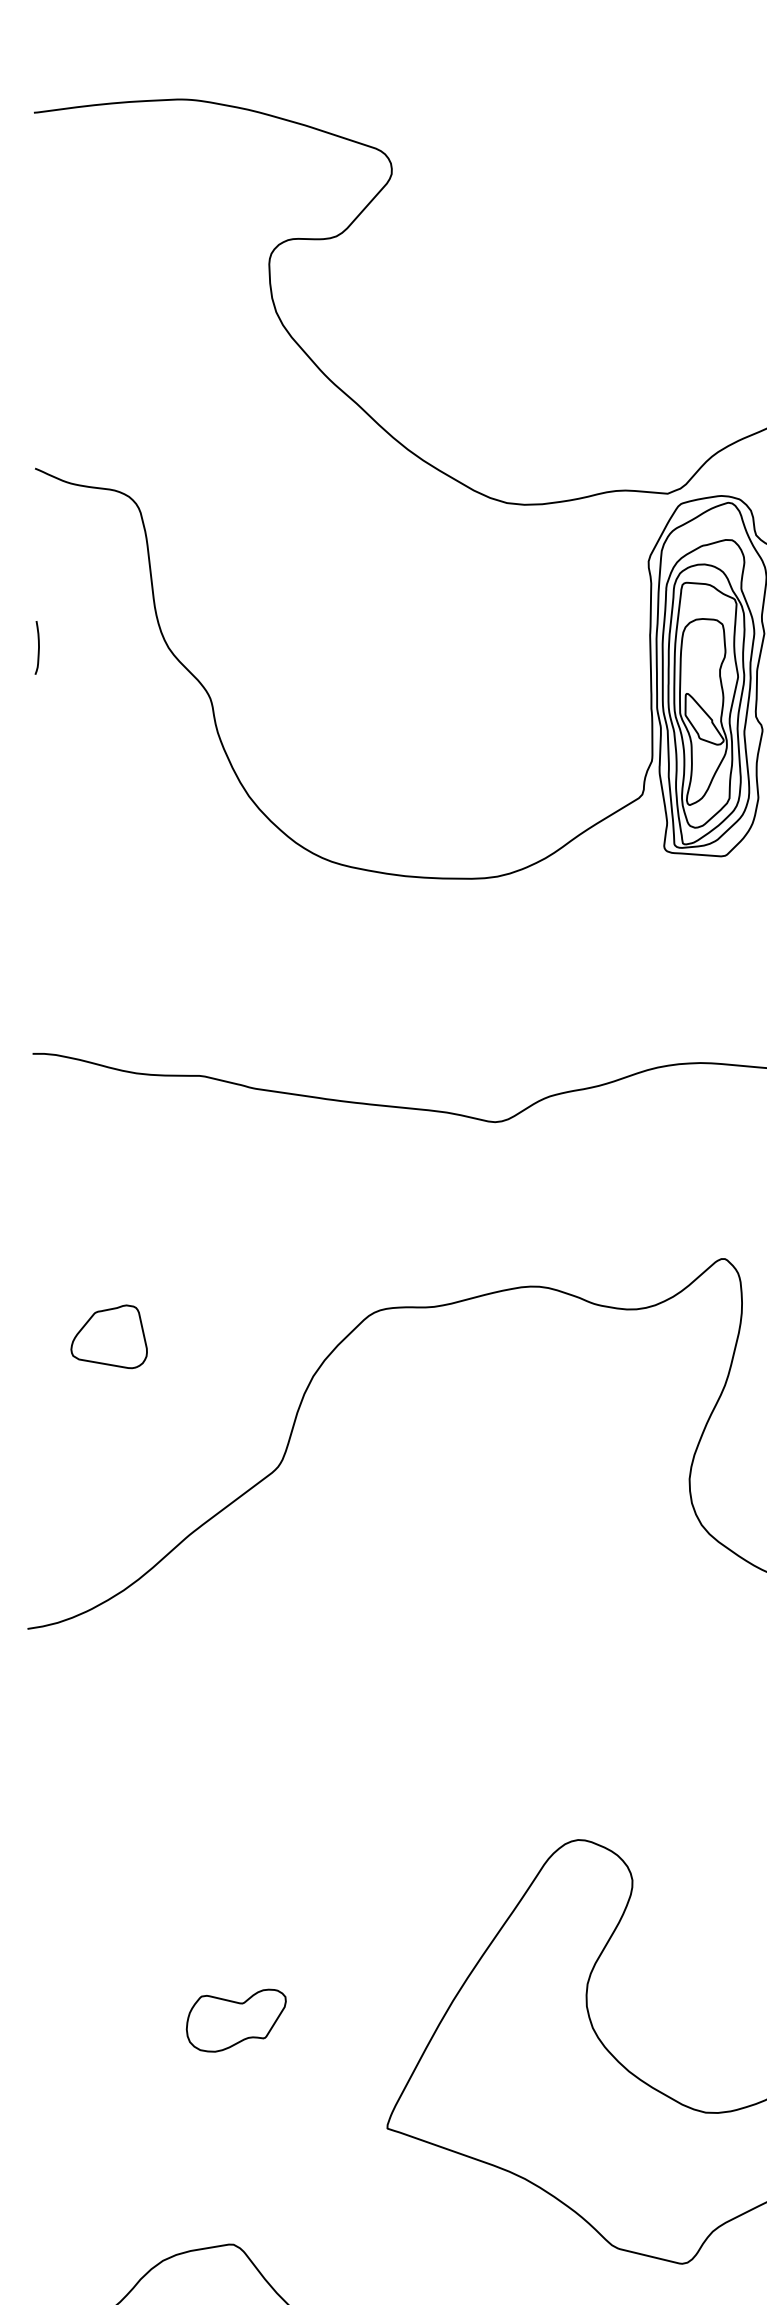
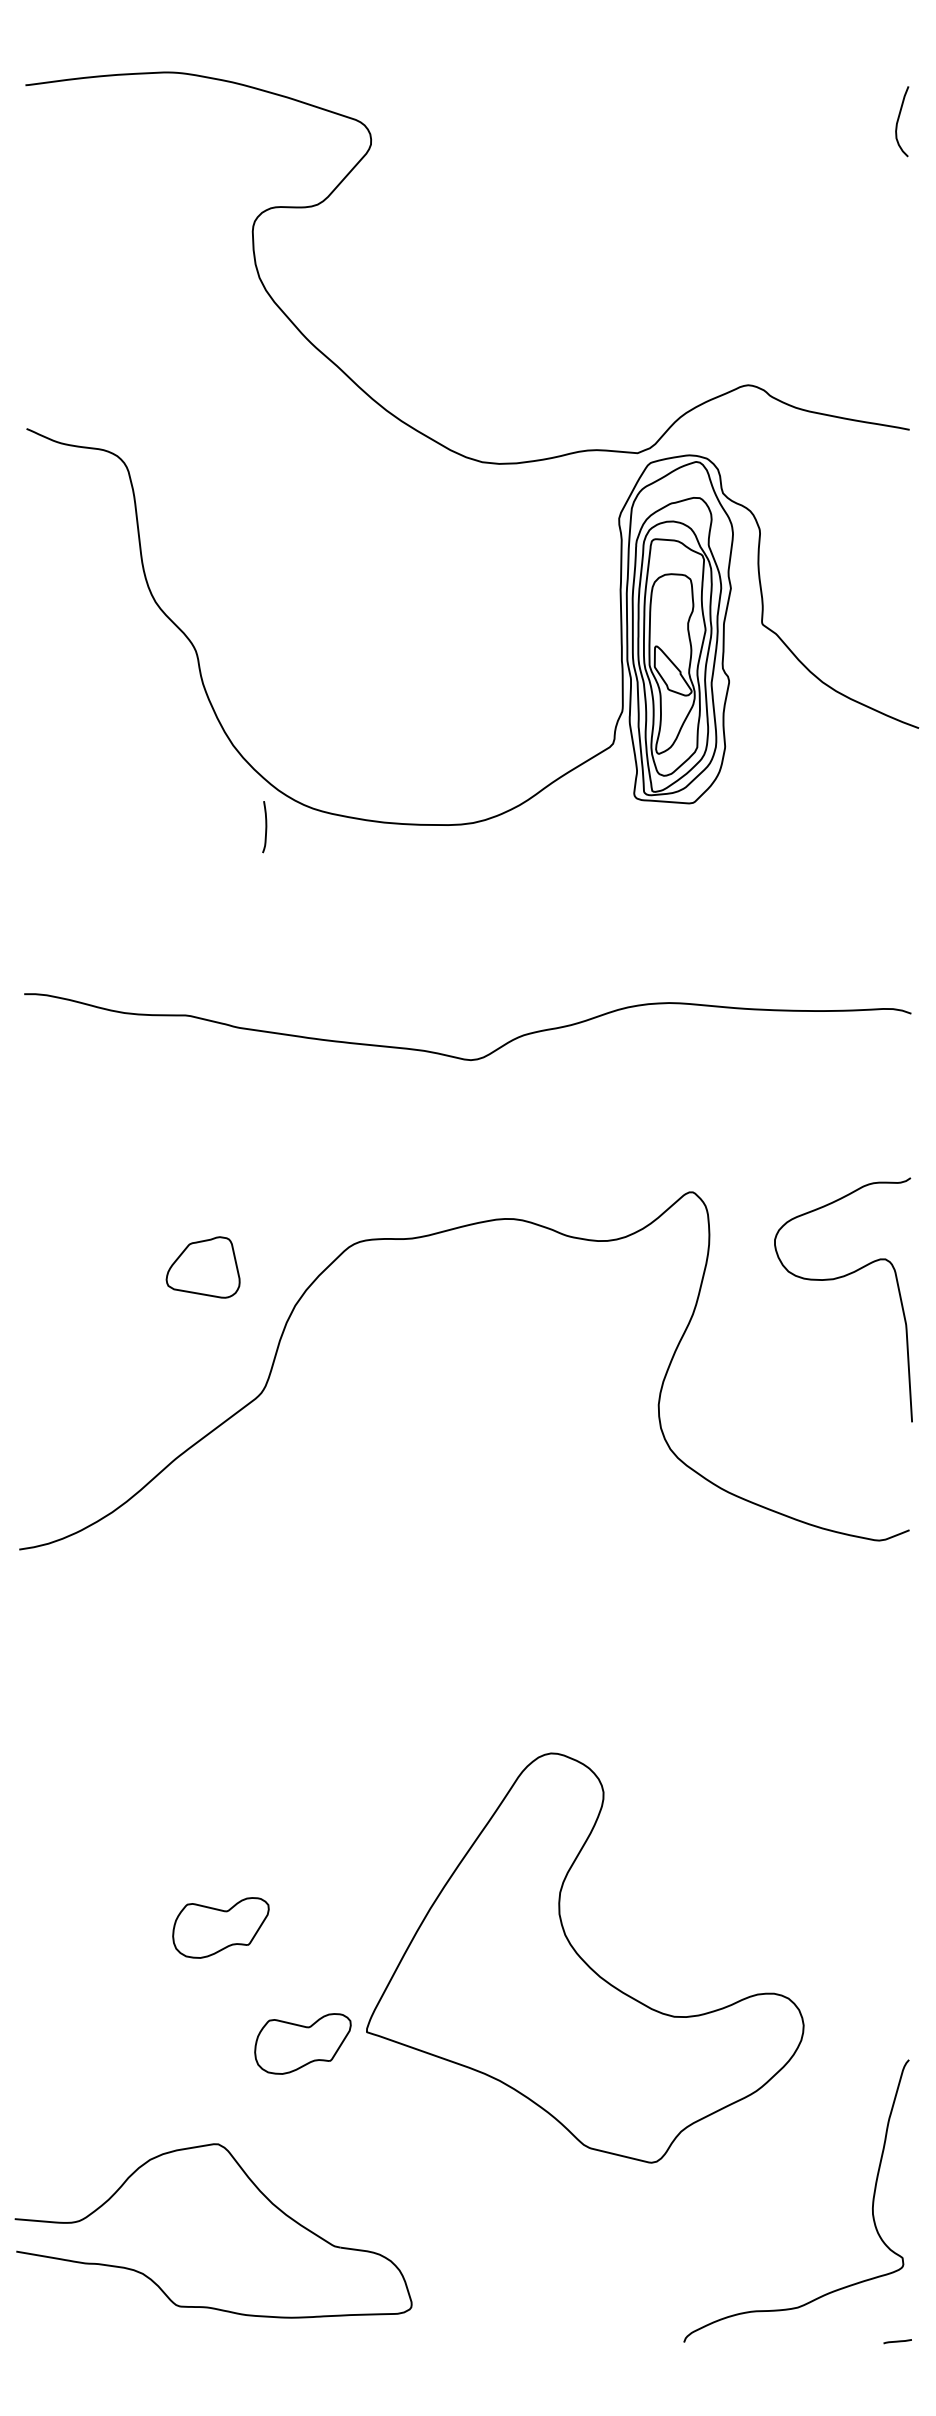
curve: (38, 648) -> (265, 827), moved
part: (108, 1336) -> (202, 1267), moved
part: (320, 2140) -> (302, 2043), added

